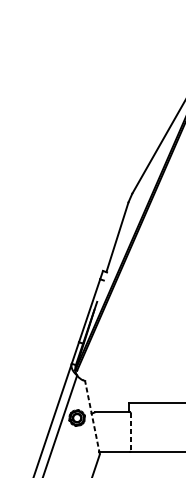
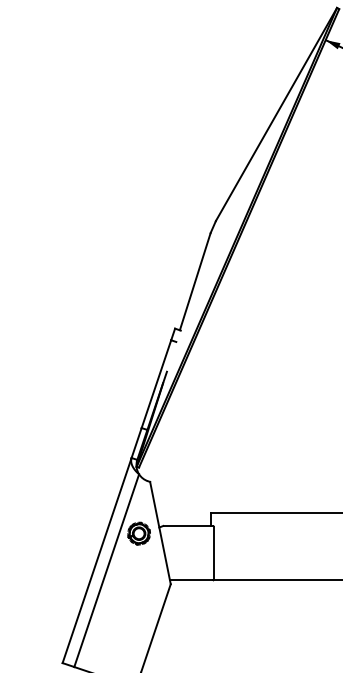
line: (92, 417) -> (160, 532), dashed -> solid
line: (130, 432) -> (213, 553), dashed -> solid

